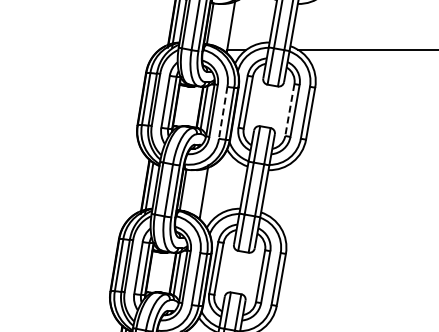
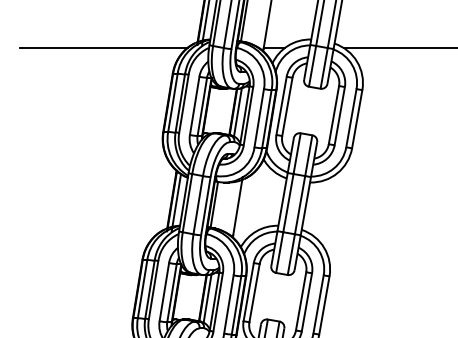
line: (84, 50) -> (103, 48), added
line: (289, 110) -> (333, 115), dashed -> solid
line: (223, 113) -> (259, 119), dashed -> solid

